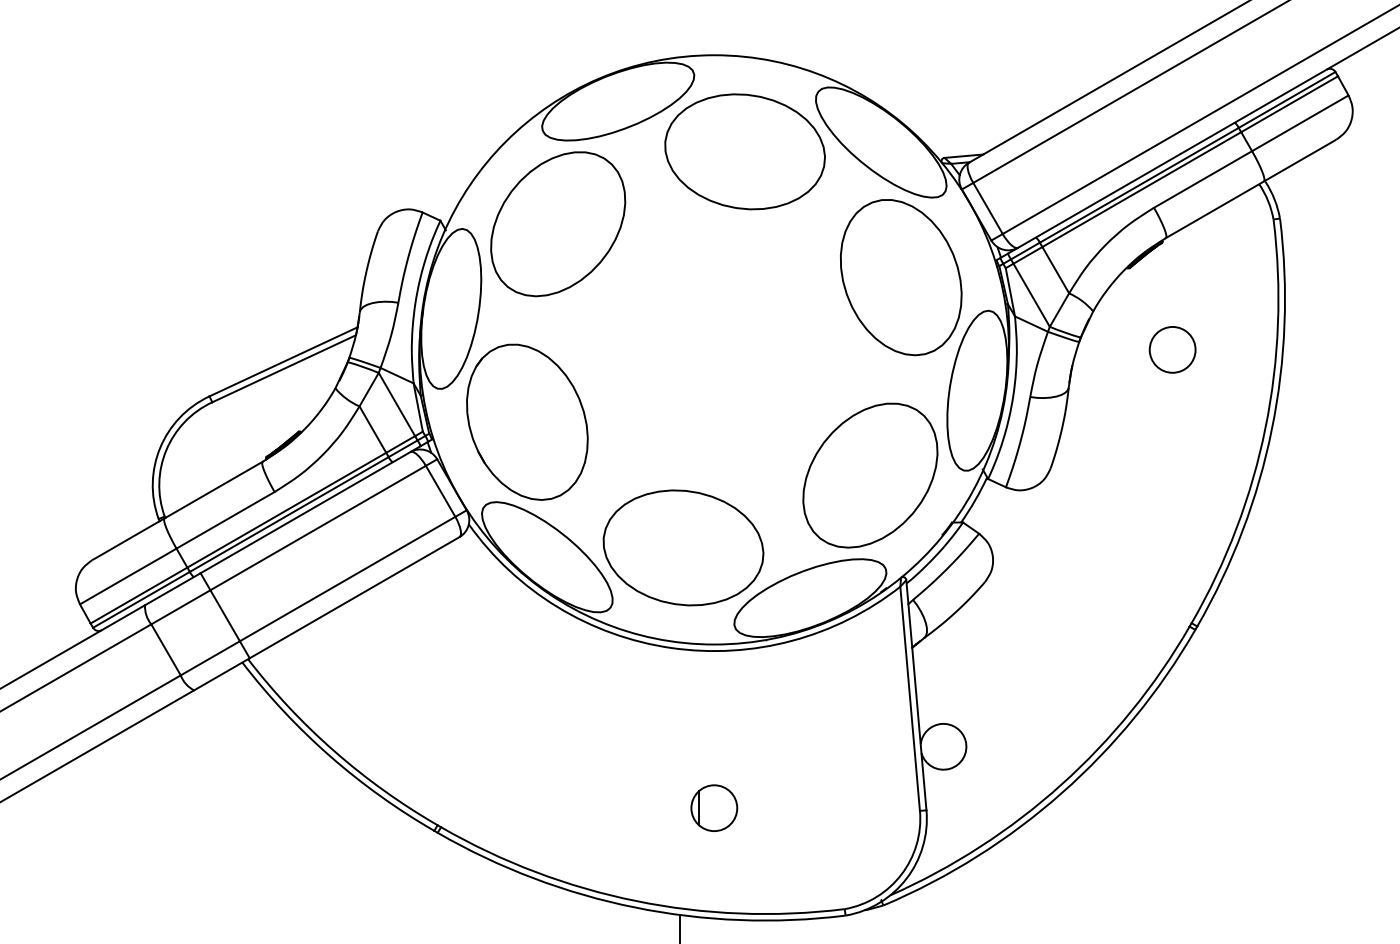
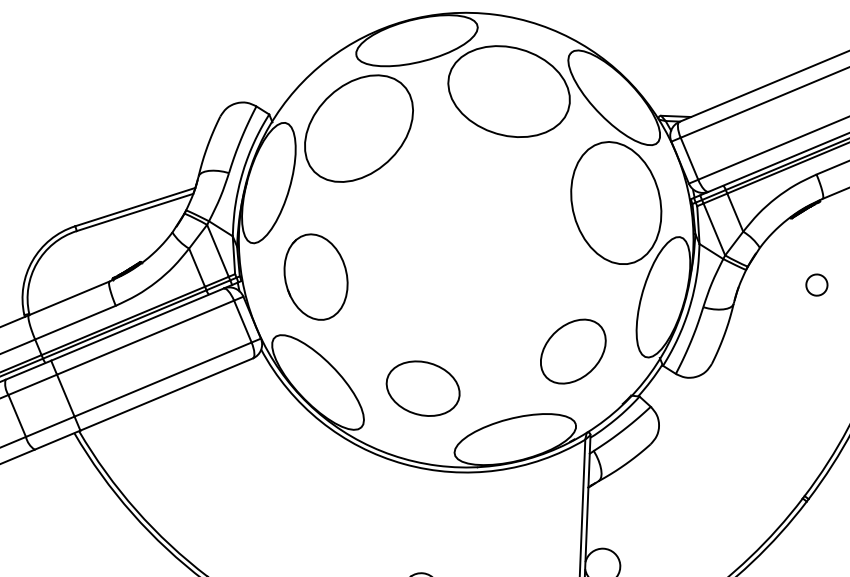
circle: (1172, 349) -> (816, 284), size x0.6
part: (527, 421) -> (316, 276), size x0.7
part: (870, 475) -> (573, 351), size x0.6
part: (683, 547) -> (423, 388), size x0.6

